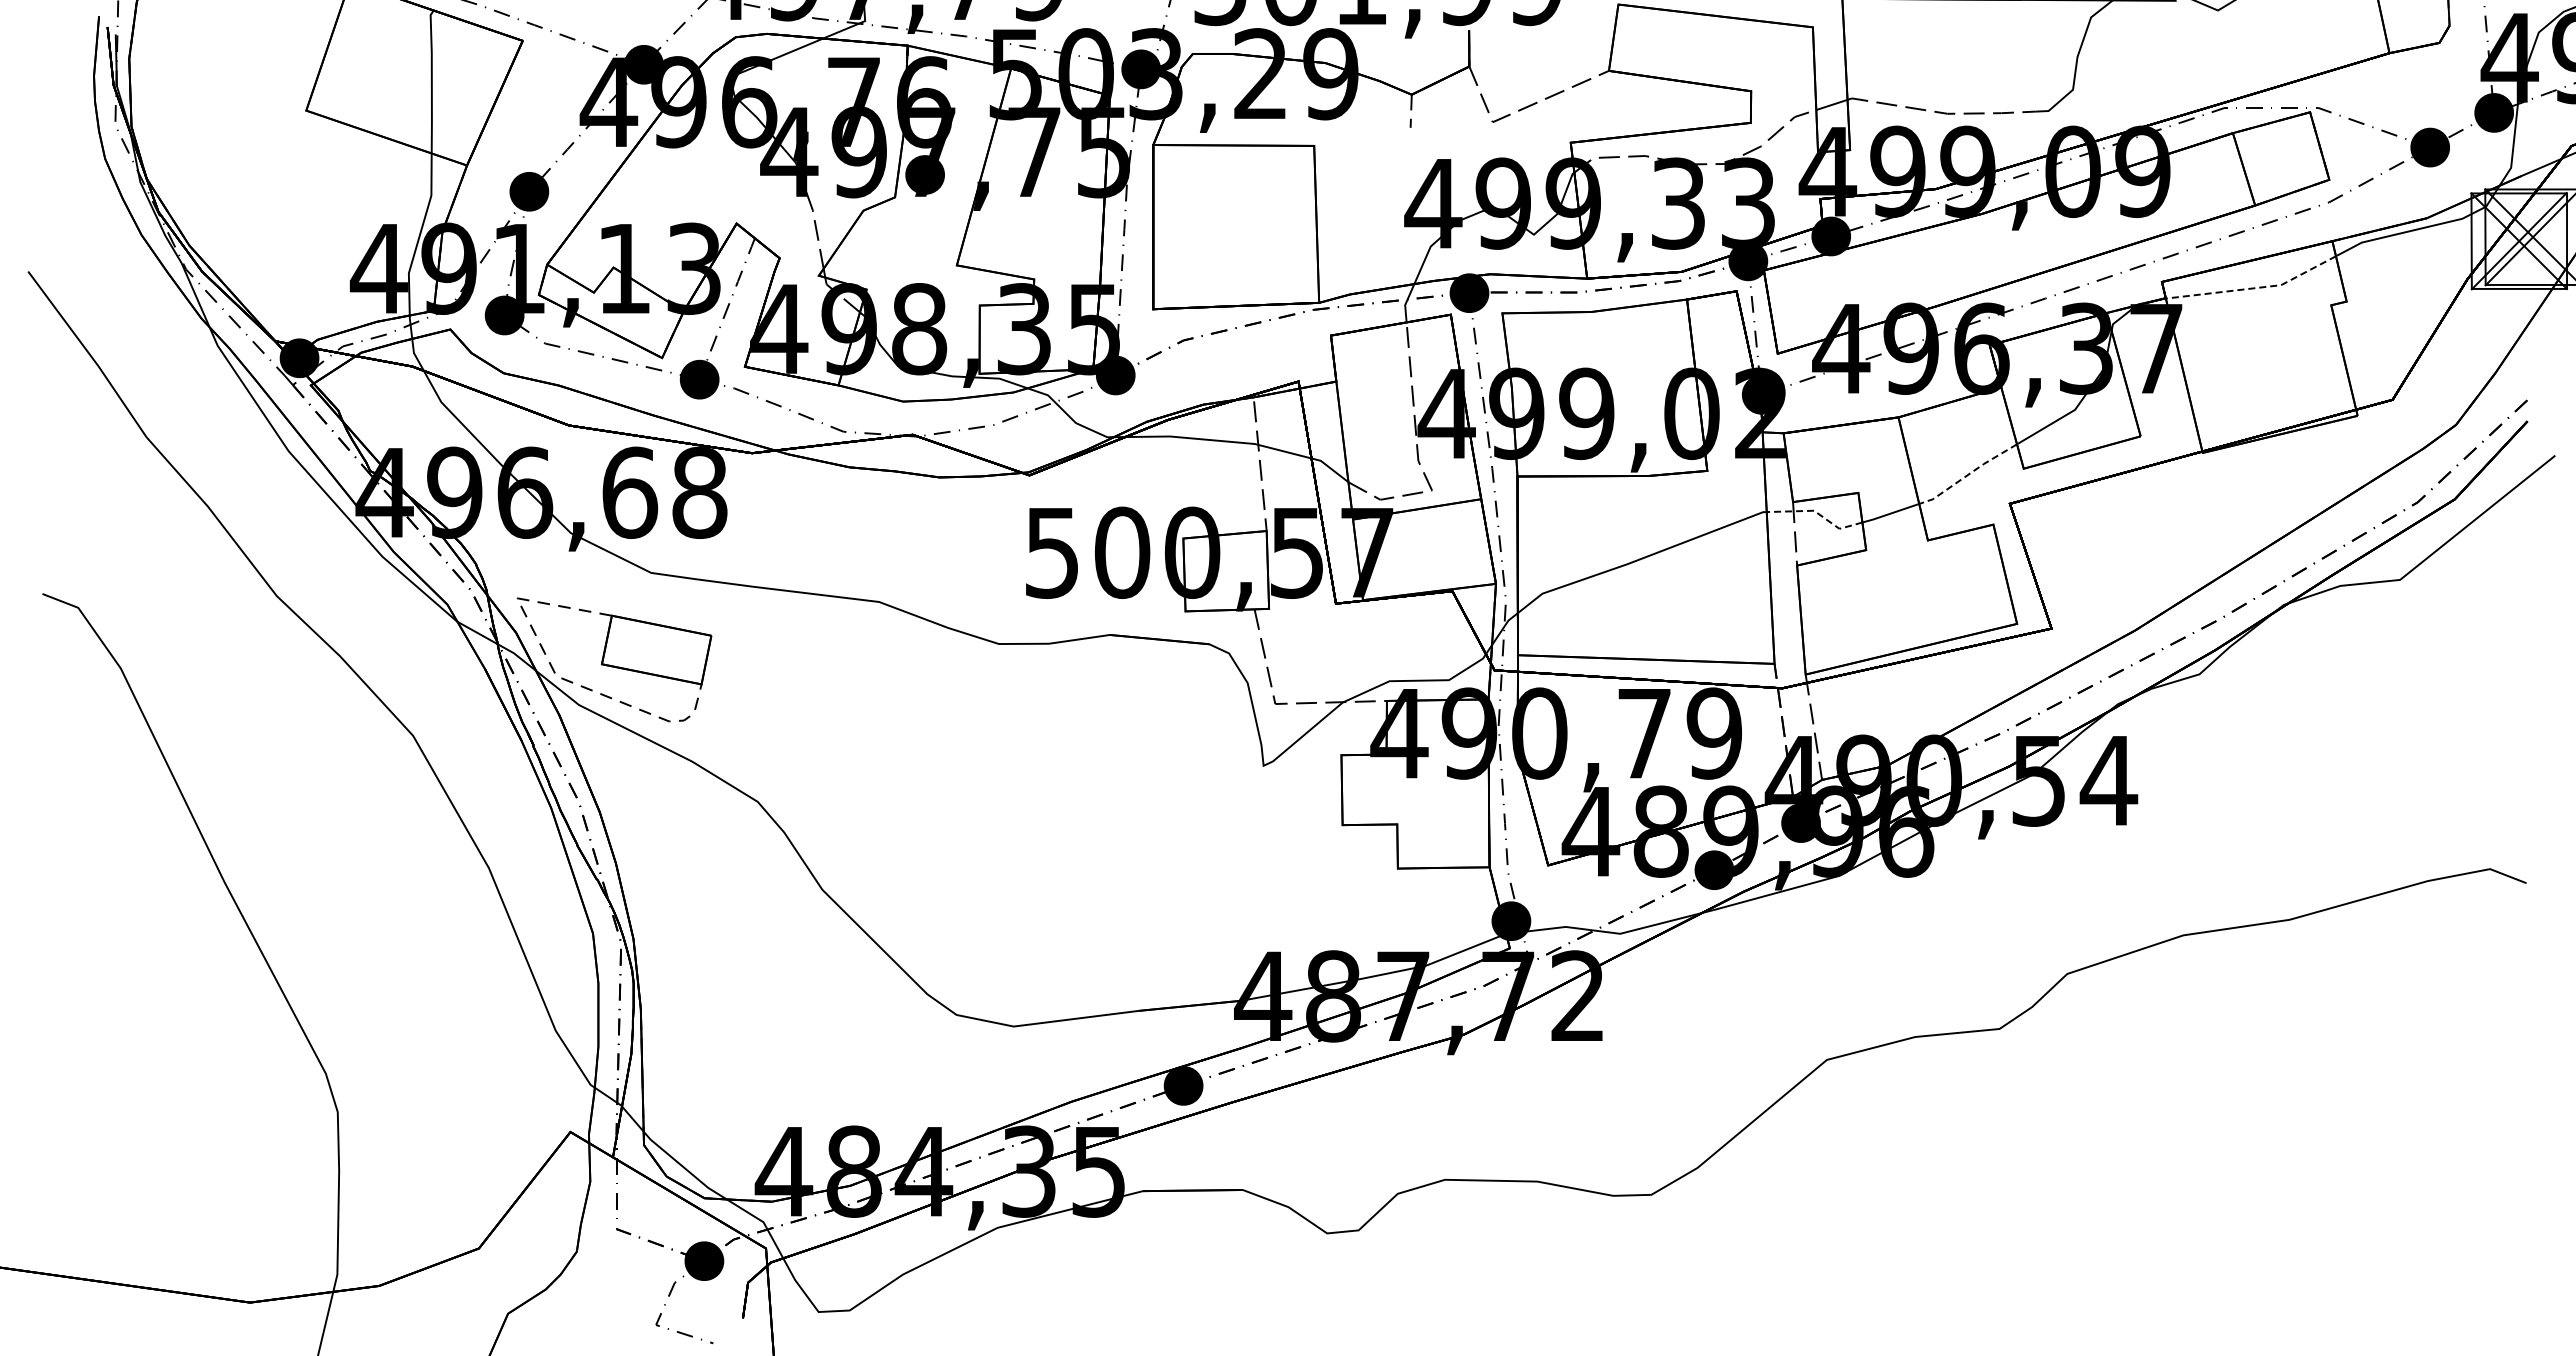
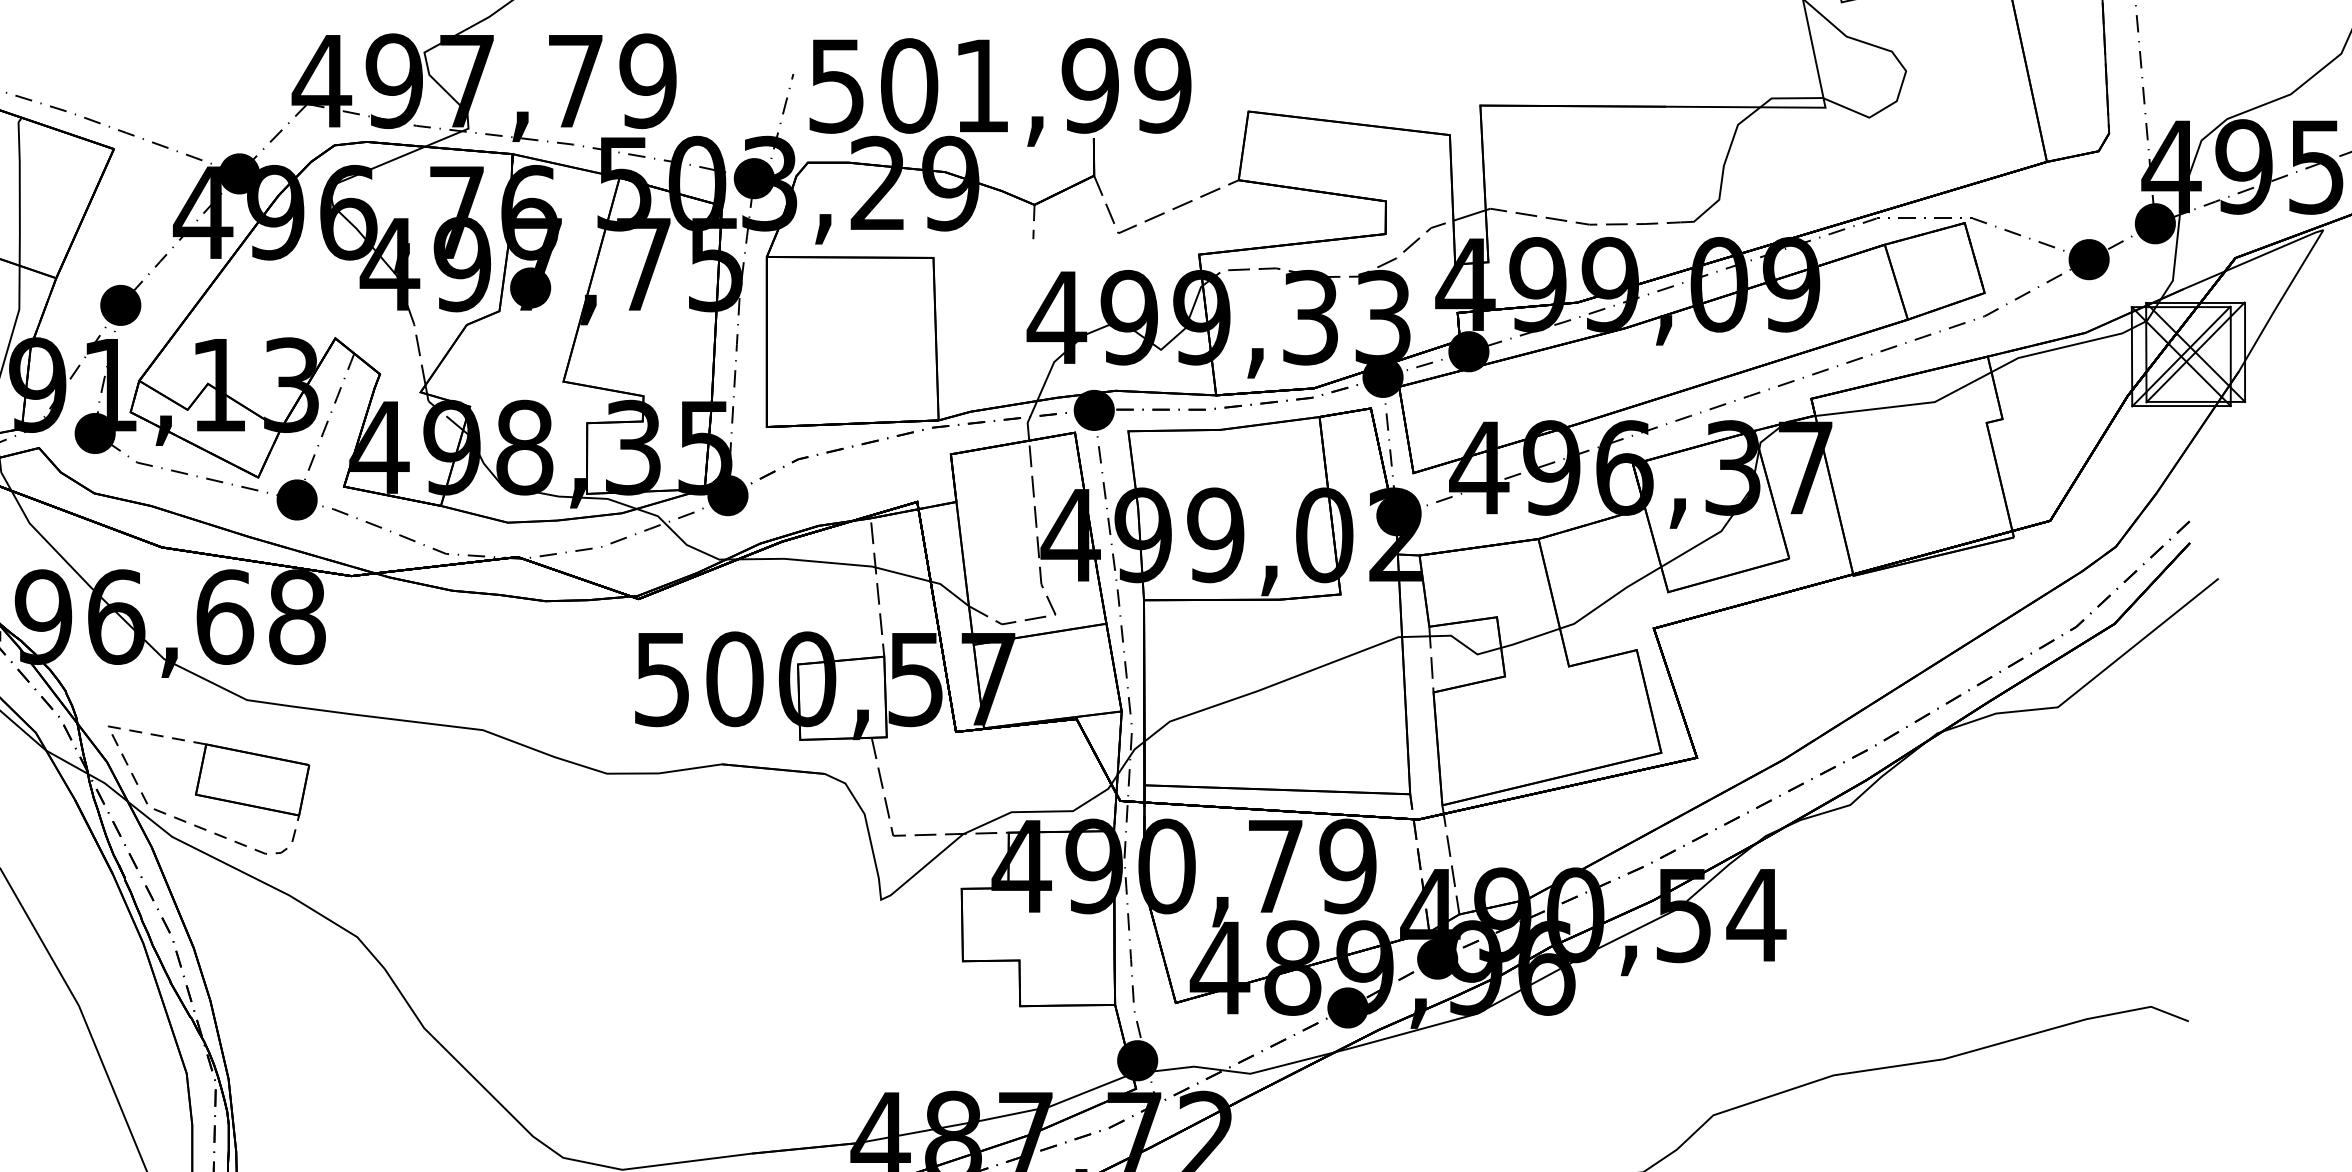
line: (2254, 288) -> (1907, 405), dashed -> solid
line: (1968, 474) -> (1611, 598), dashed -> solid
line: (1817, 513) -> (1454, 638), dashed -> solid

